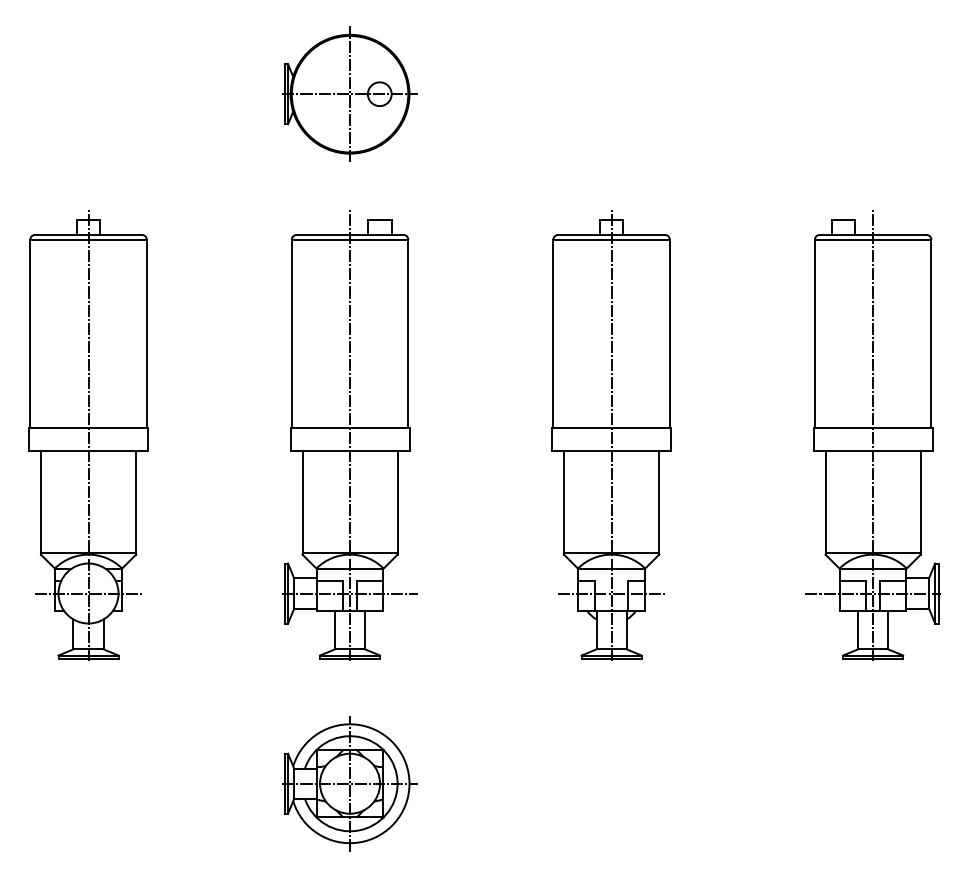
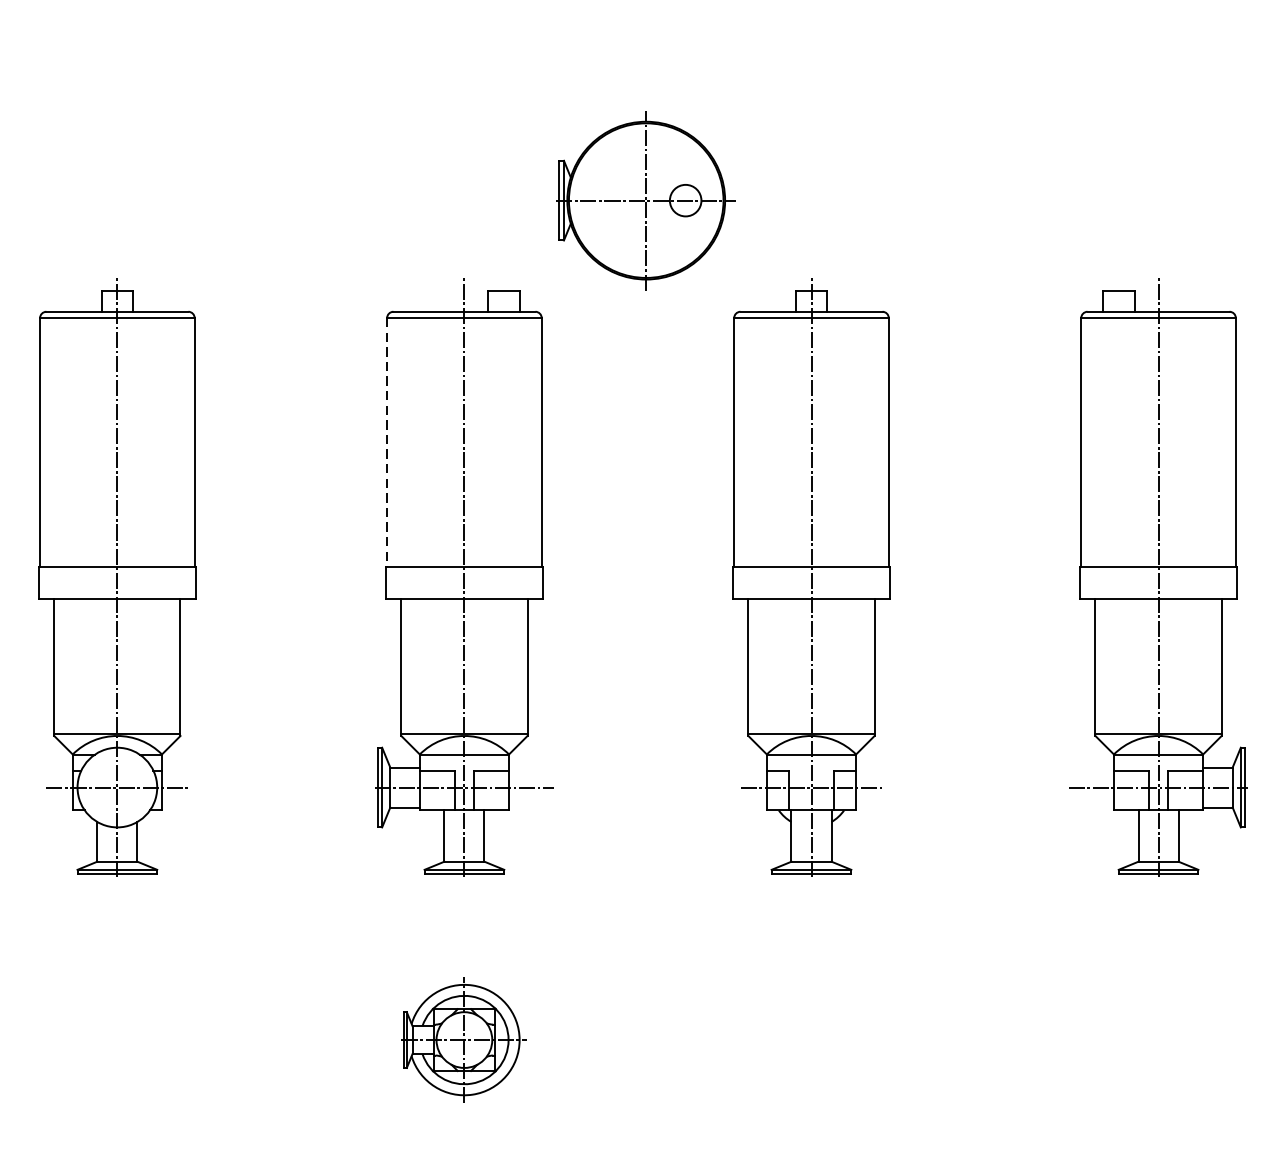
part: (349, 93) -> (645, 199), moved
line: (291, 333) -> (386, 442), solid -> dashed
part: (349, 783) -> (463, 1039), size x0.7

